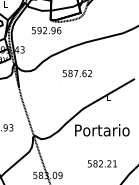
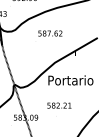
text: (101, 163) -> (58, 105), moved

